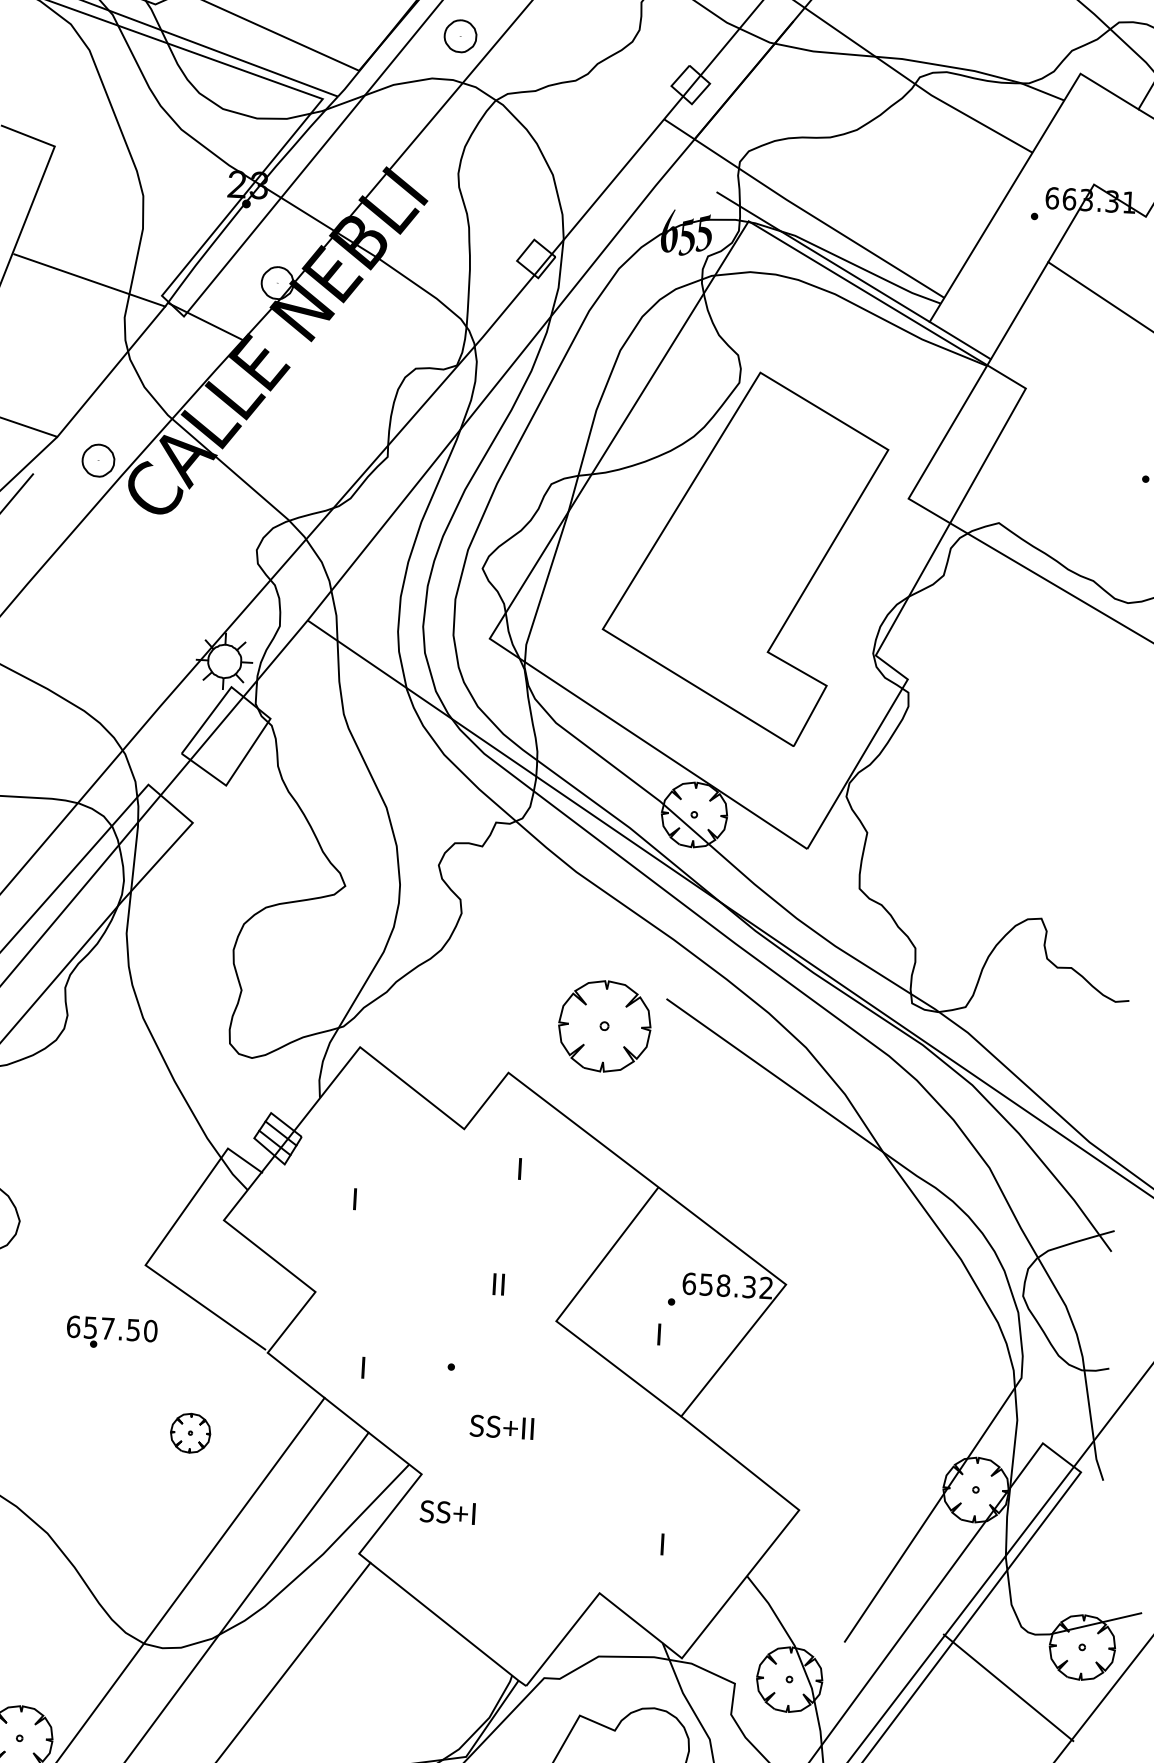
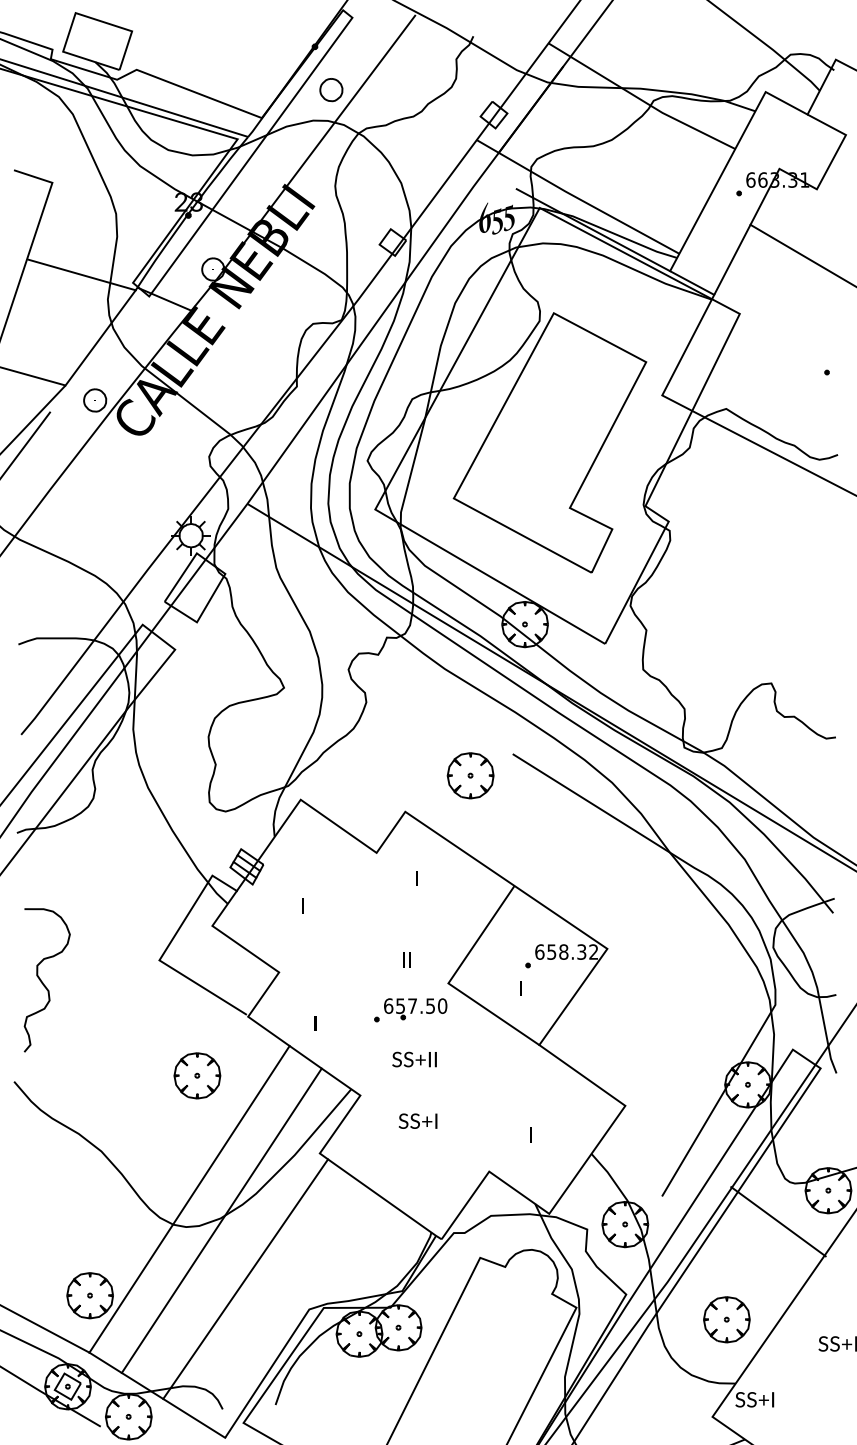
part: (604, 1026) -> (470, 775), size x0.71
part: (111, 1333) -> (415, 1009), moved
part: (190, 1432) -> (197, 1075), size x1.67
text: (448, 1511) -> (418, 1120), moved

